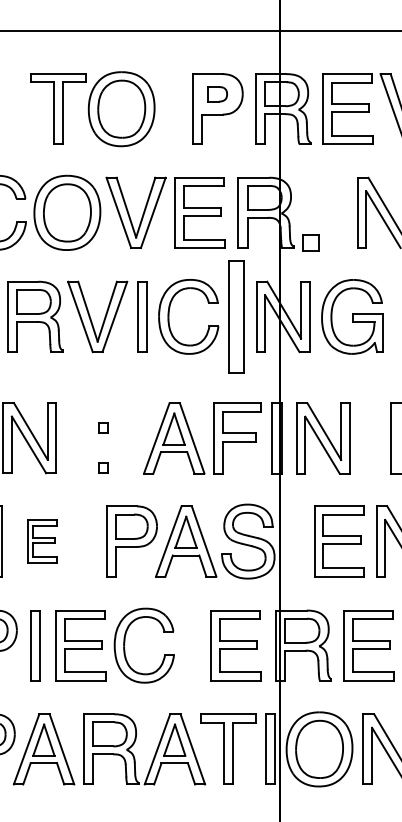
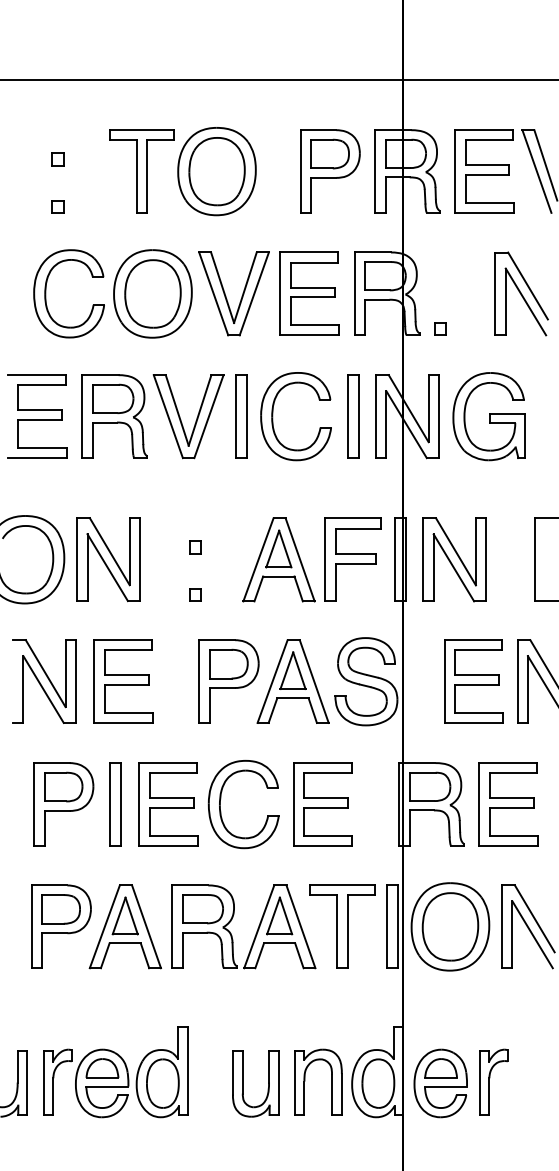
part: (217, 93) -> (329, 153), size x1.67
part: (311, 242) -> (440, 328), size x0.62
part: (237, 316) -> (353, 416), size x0.62
part: (42, 541) -> (123, 681), size x1.67
part: (235, 645) -> (322, 804), moved

